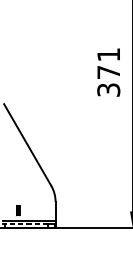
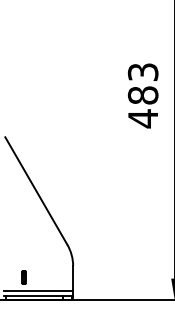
text: (108, 72) -> (142, 95), 371 -> 483
line: (26, 224) -> (34, 295), dashed -> solid

